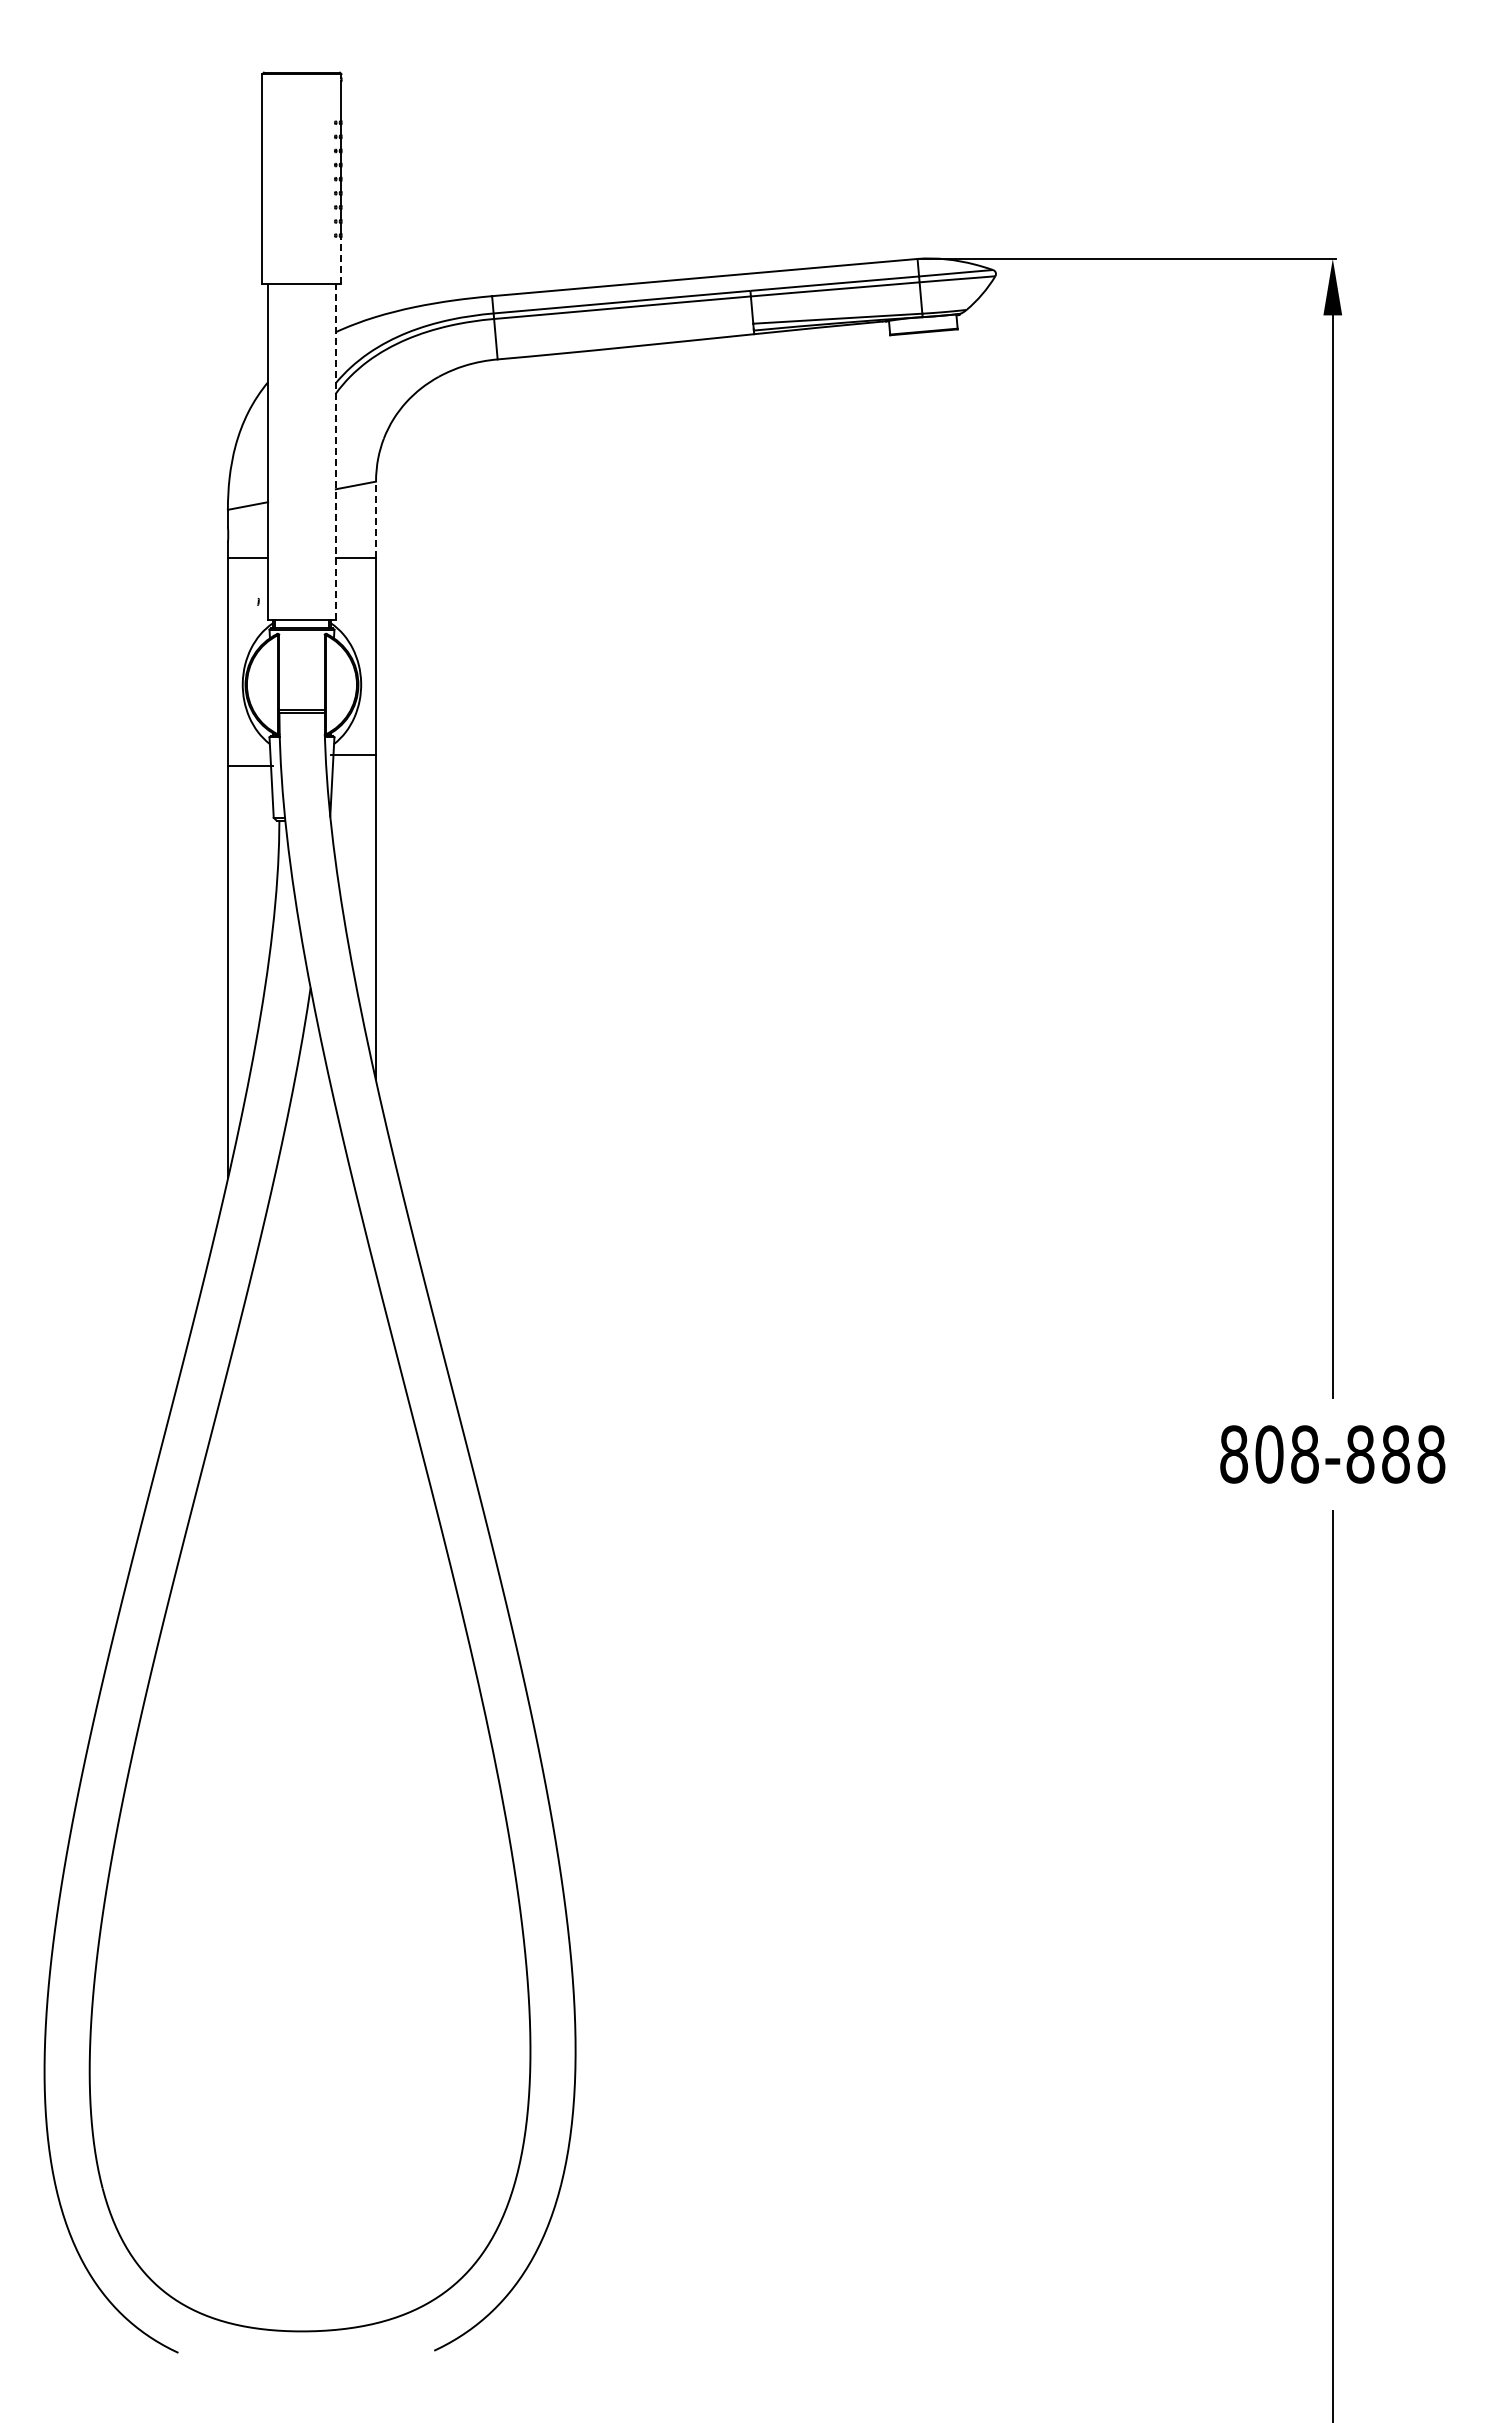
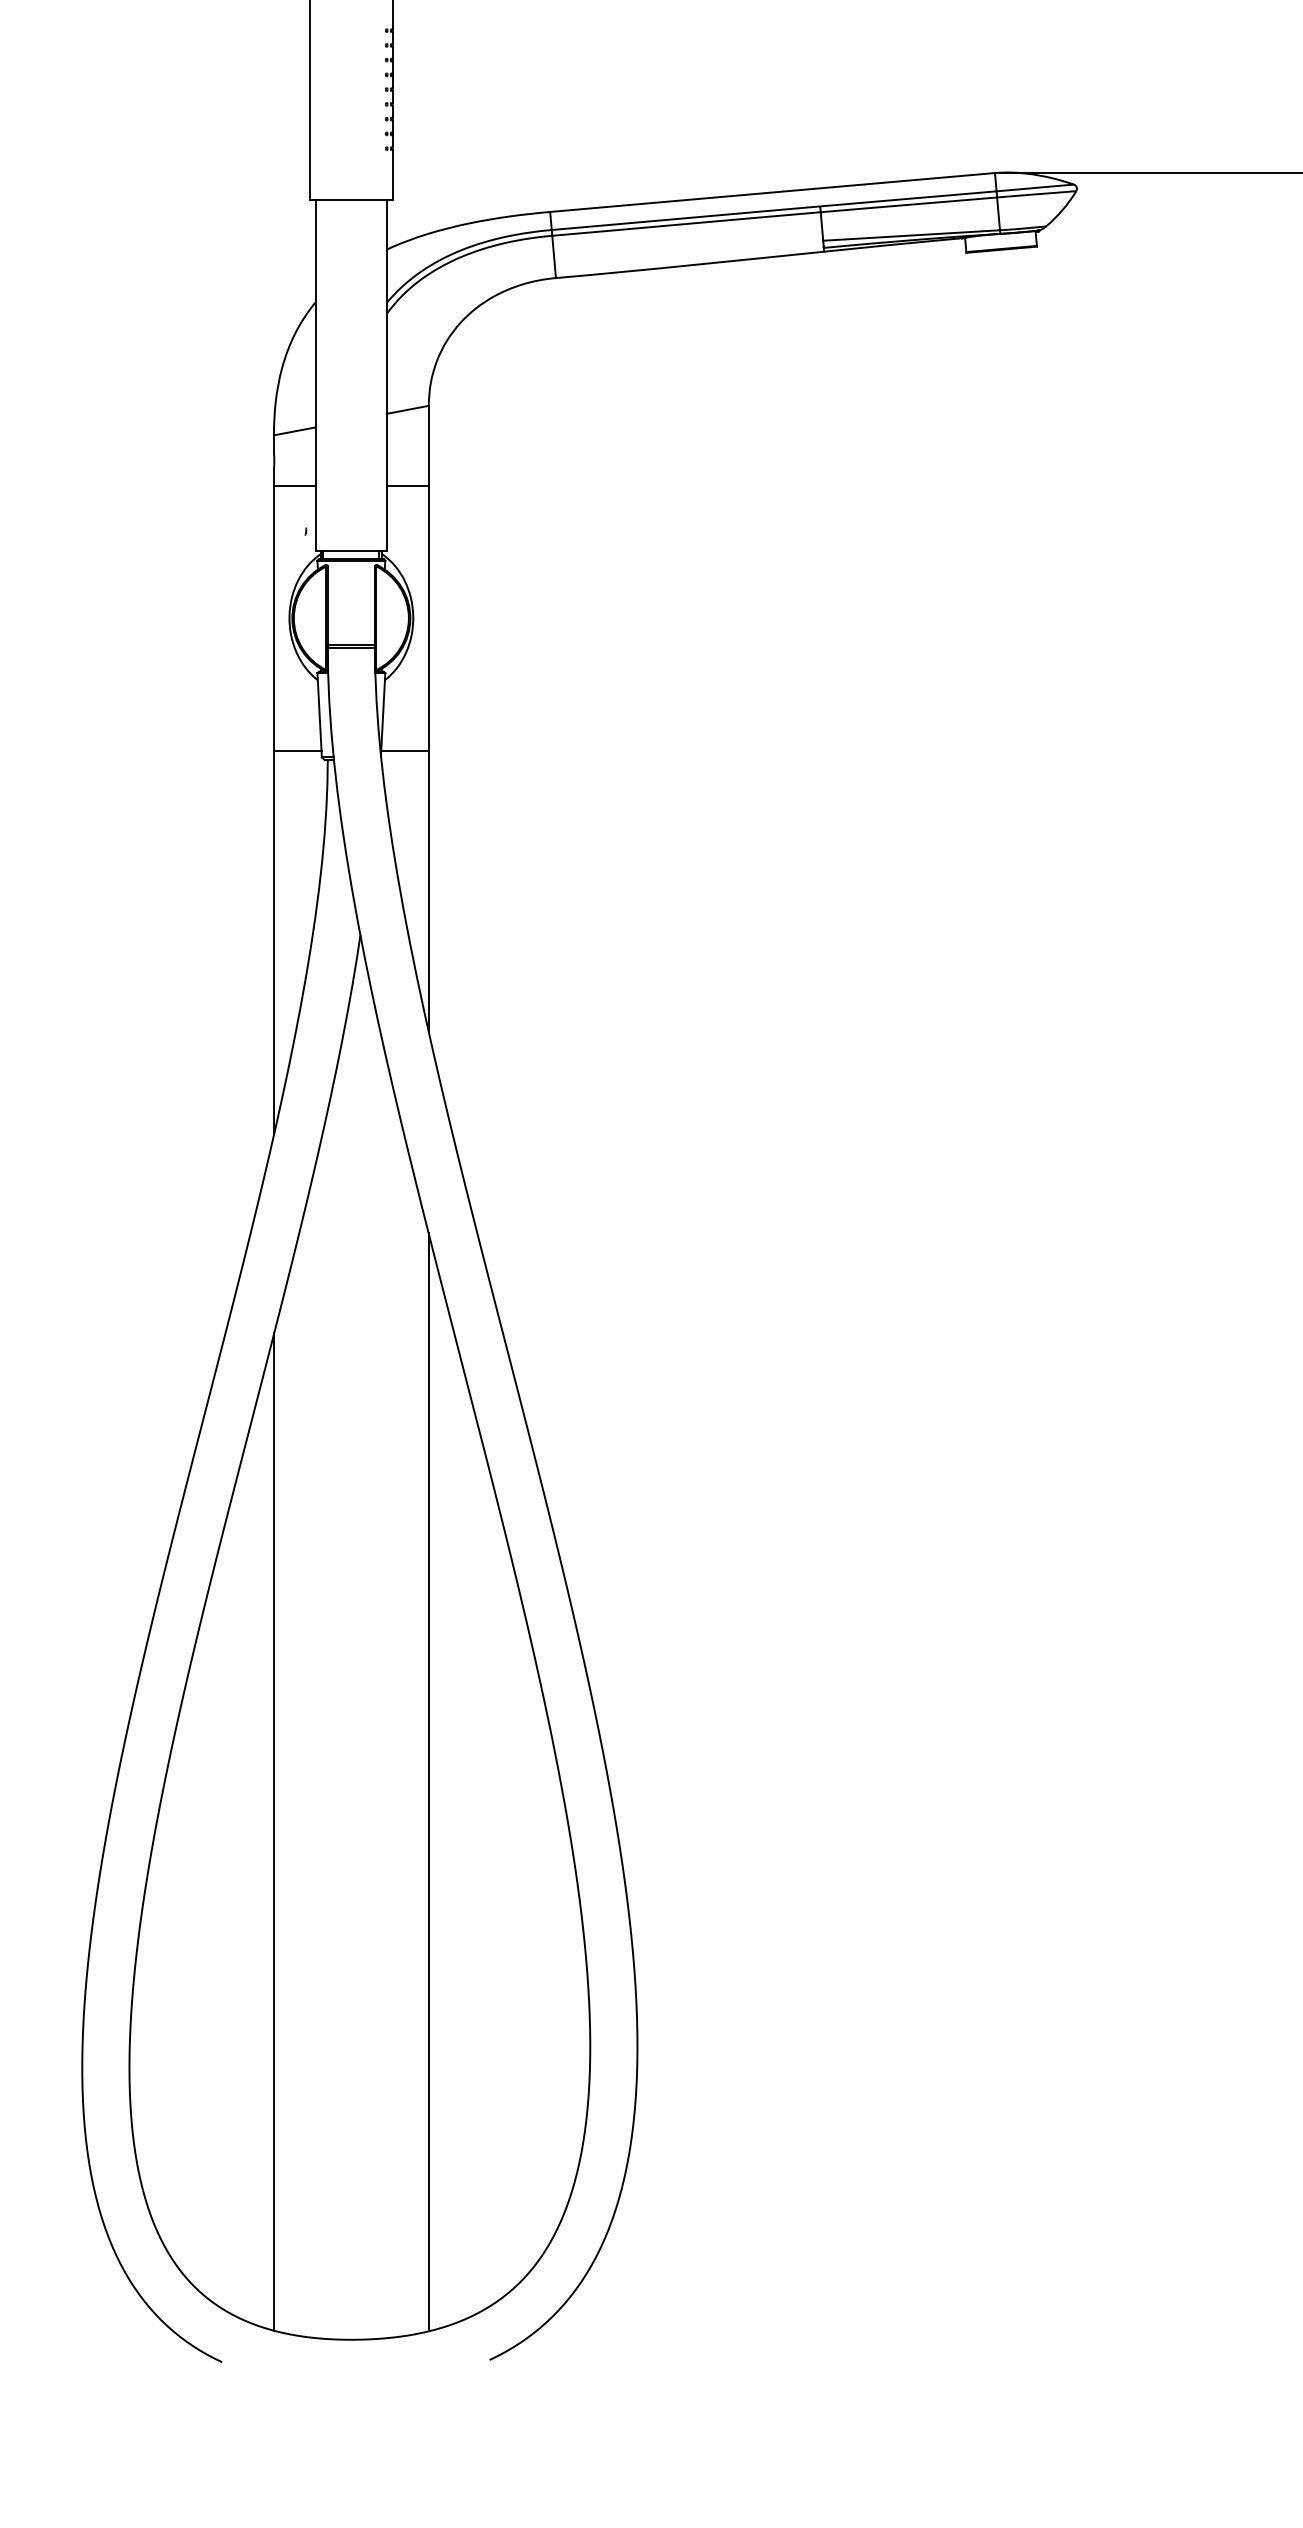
line: (341, 260) -> (392, 174), dashed -> solid
line: (335, 451) -> (386, 374), dashed -> solid
line: (376, 519) -> (429, 445), dashed -> solid
line: (352, 754) -> (404, 750), moved
line: (250, 765) -> (297, 750), moved
line: (375, 1797) -> (428, 1781), added
line: (228, 1845) -> (274, 1831), added

